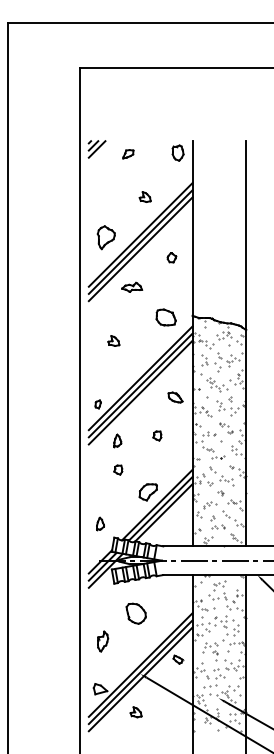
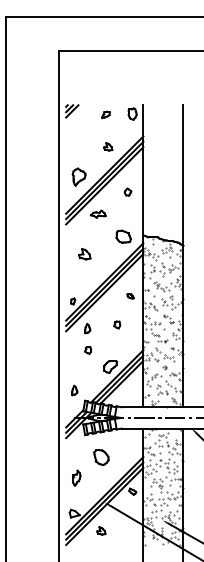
part: (128, 154) -> (106, 115), moved
part: (113, 340) -> (84, 253), size x1.4
part: (175, 397) -> (130, 296), size x0.6

